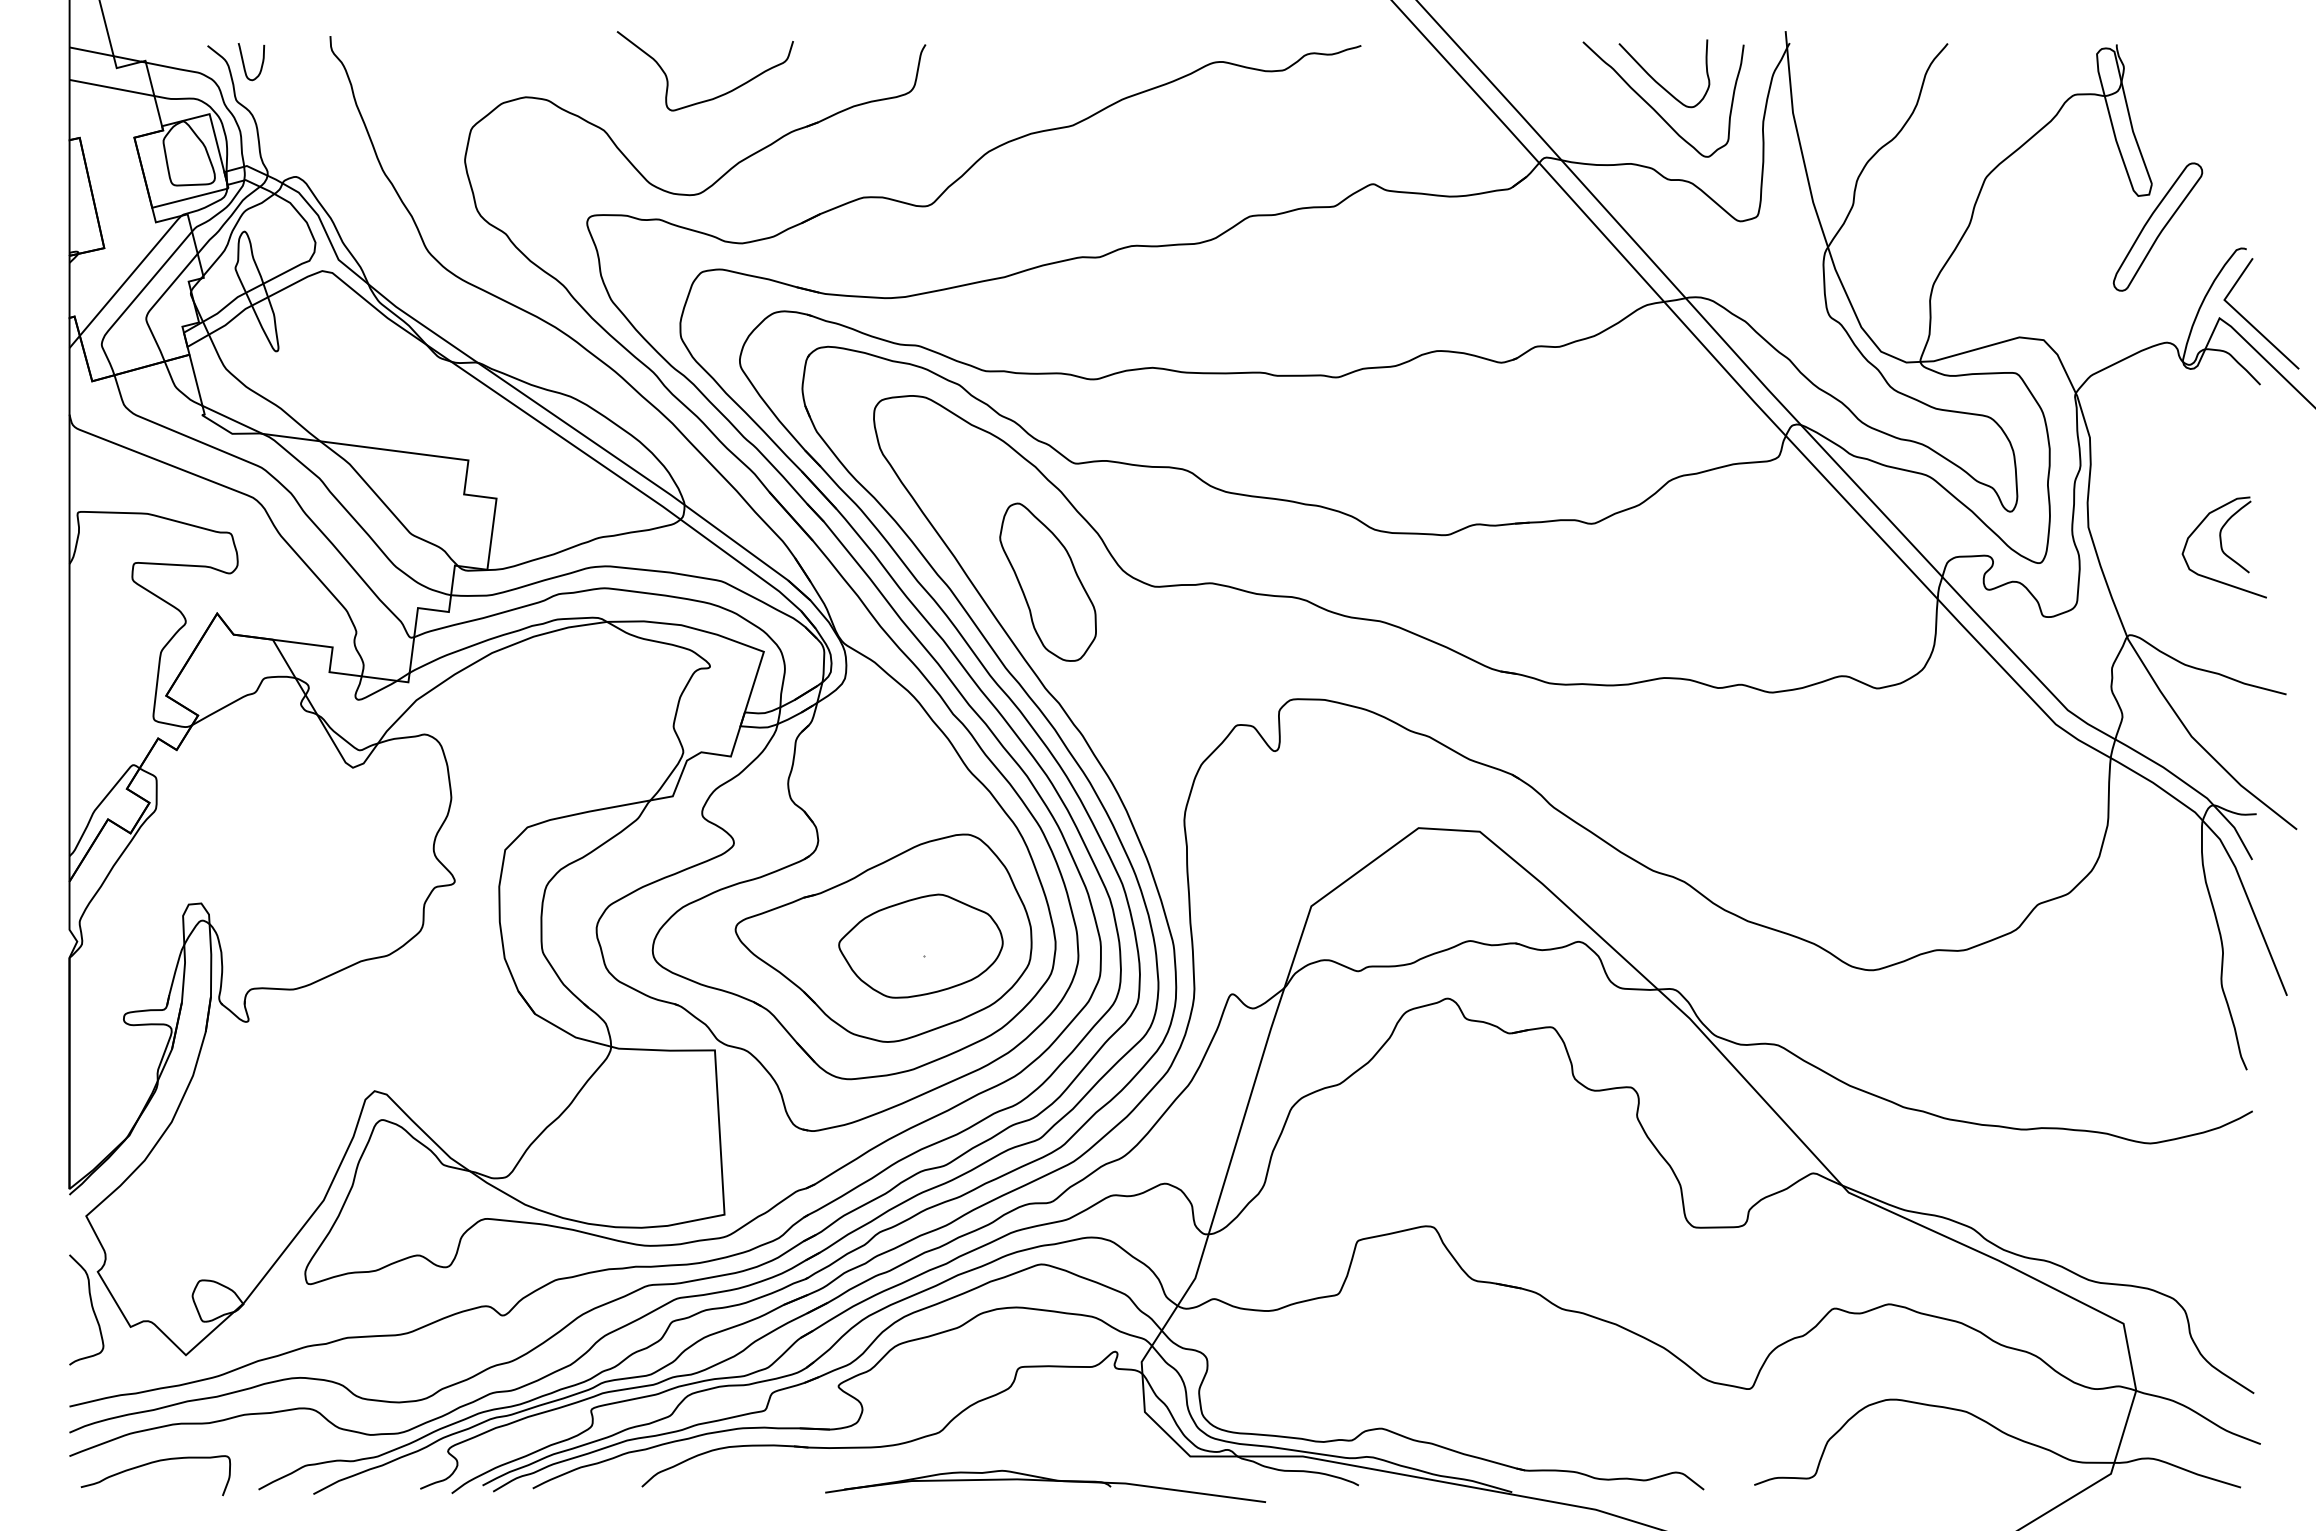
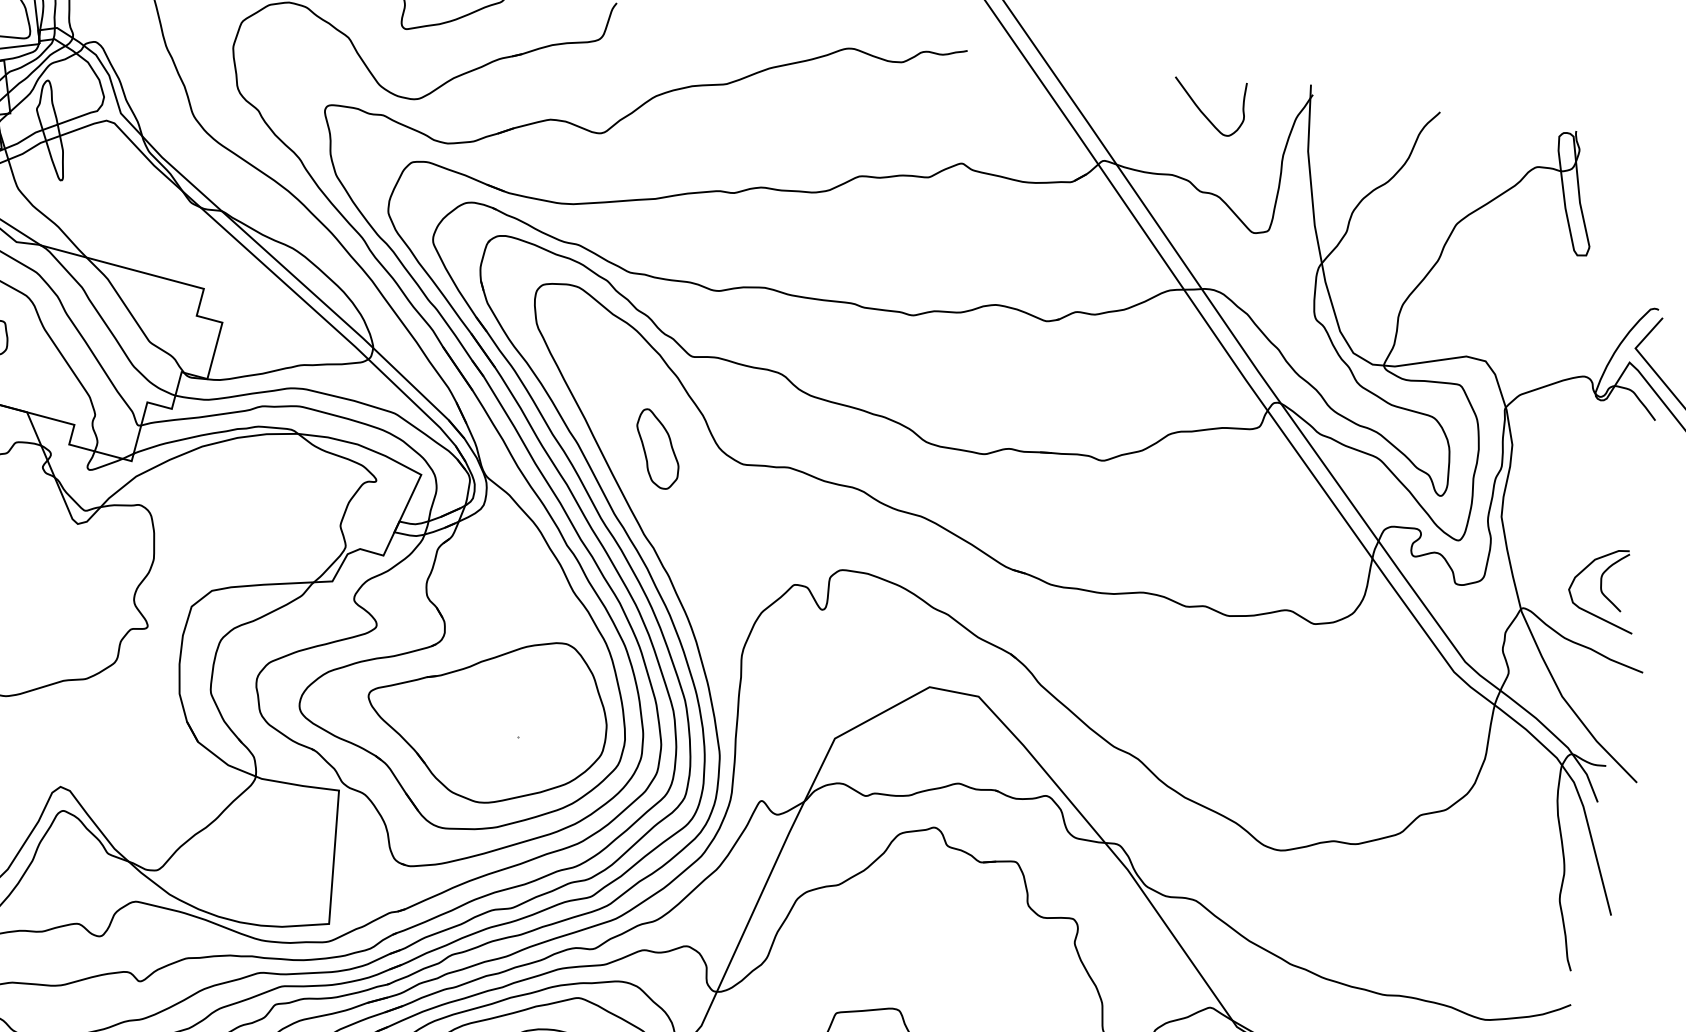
curve: (1654, 108) -> (1197, 132), removed
part: (2157, 226) -> (1589, 282), removed
part: (2223, 547) -> (1602, 588), moved
part: (1047, 581) -> (657, 448), size x0.6
part: (920, 945) -> (515, 728), removed

